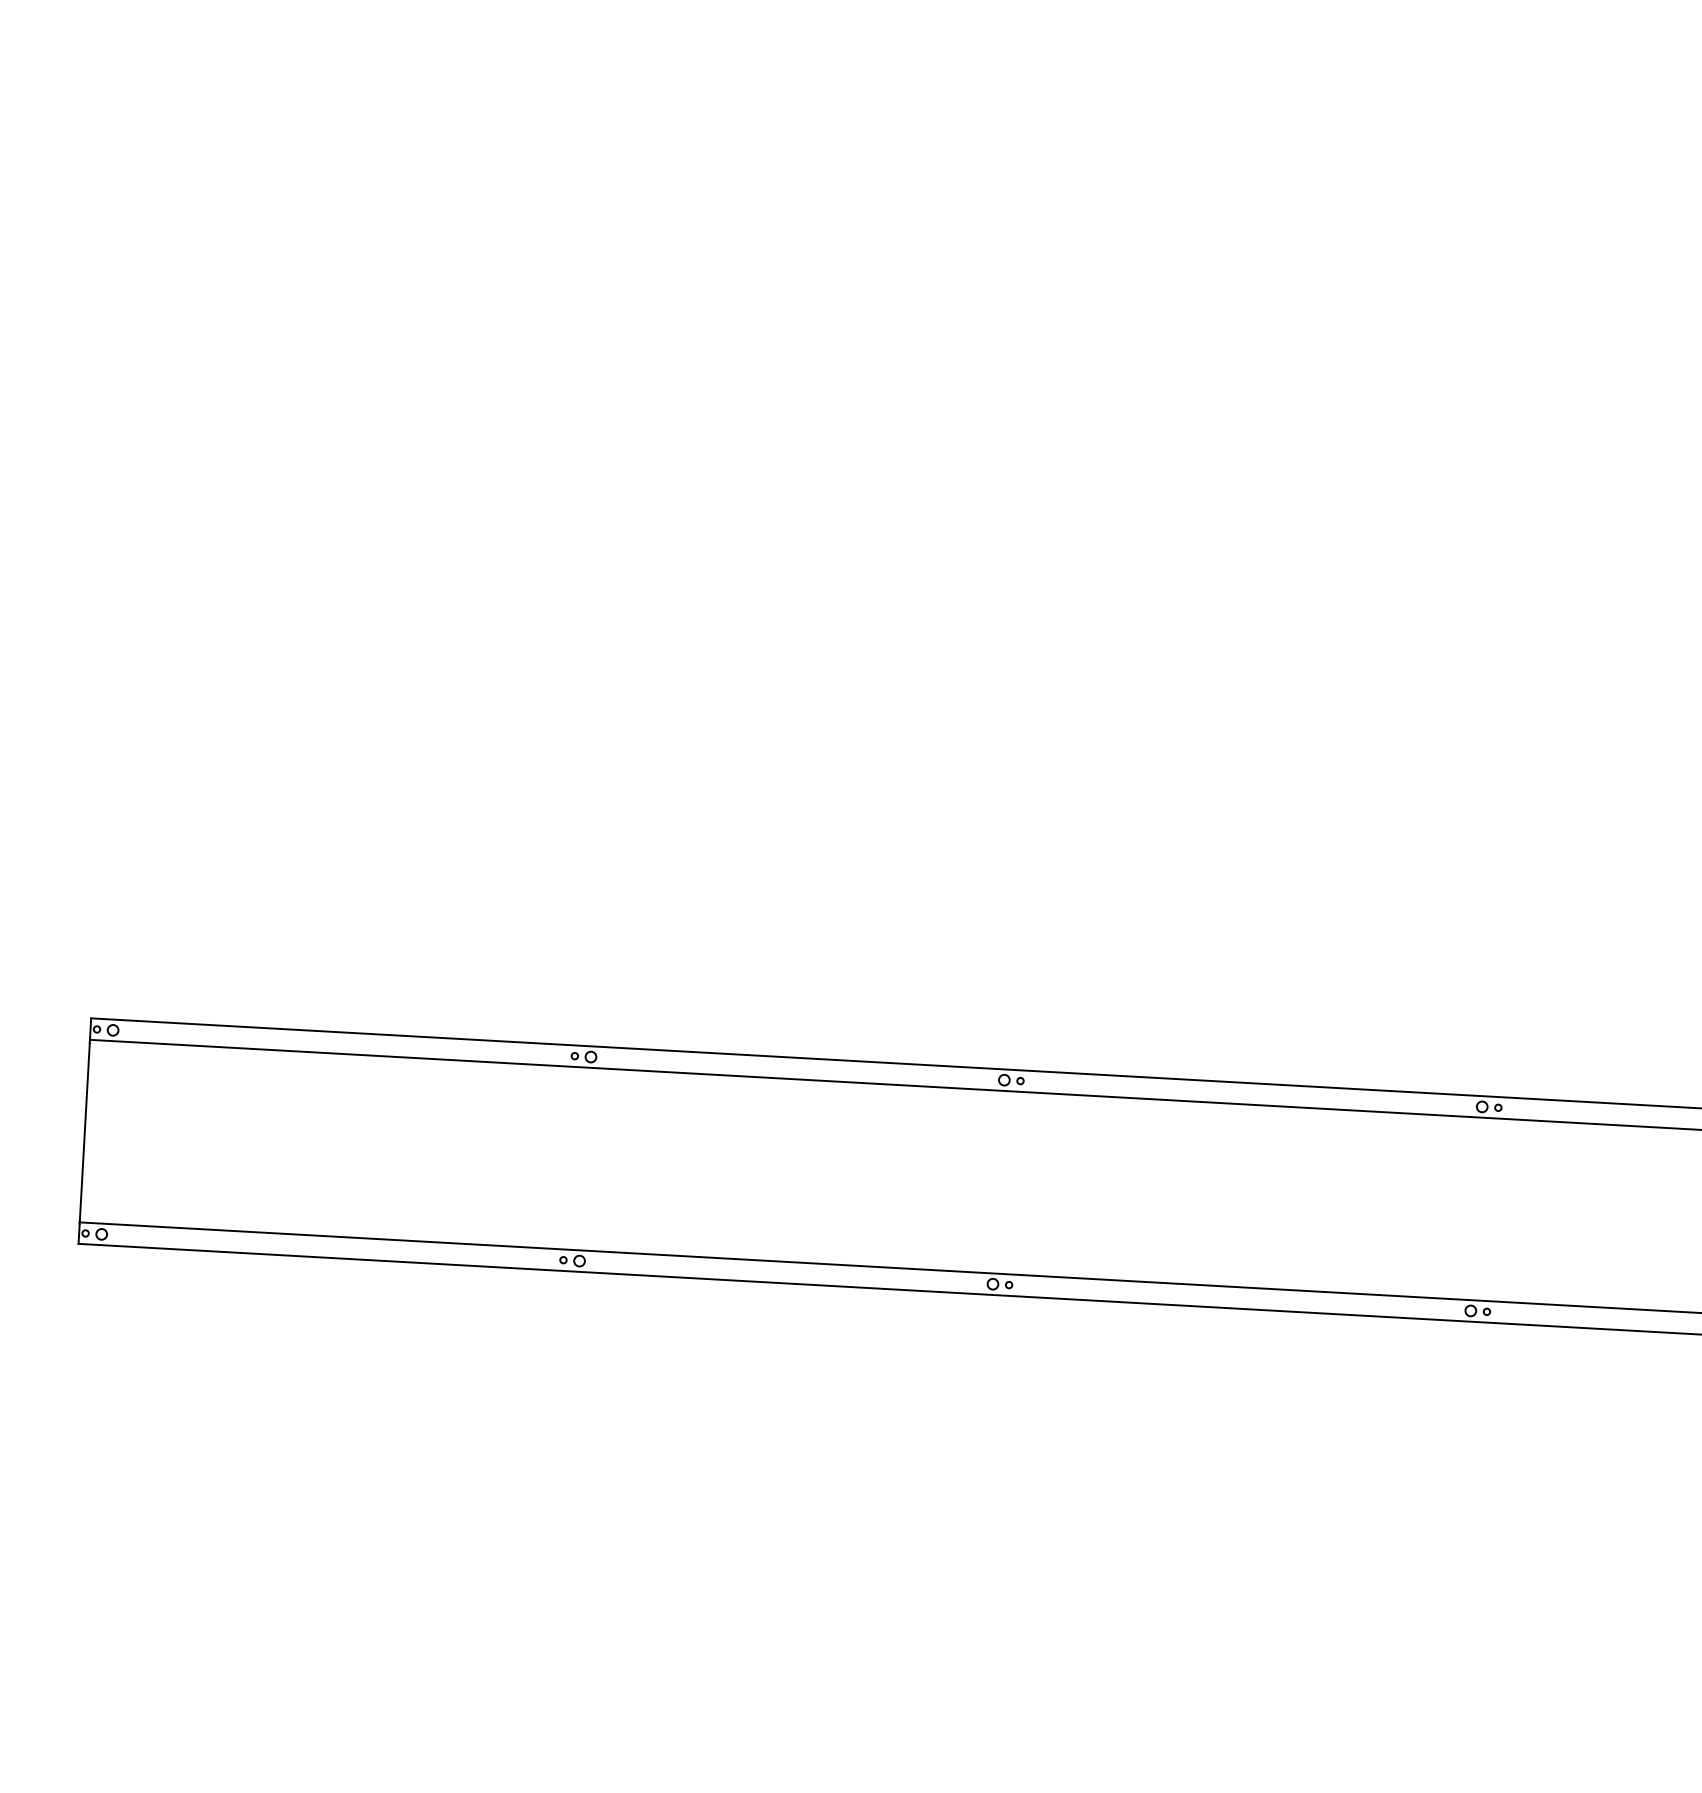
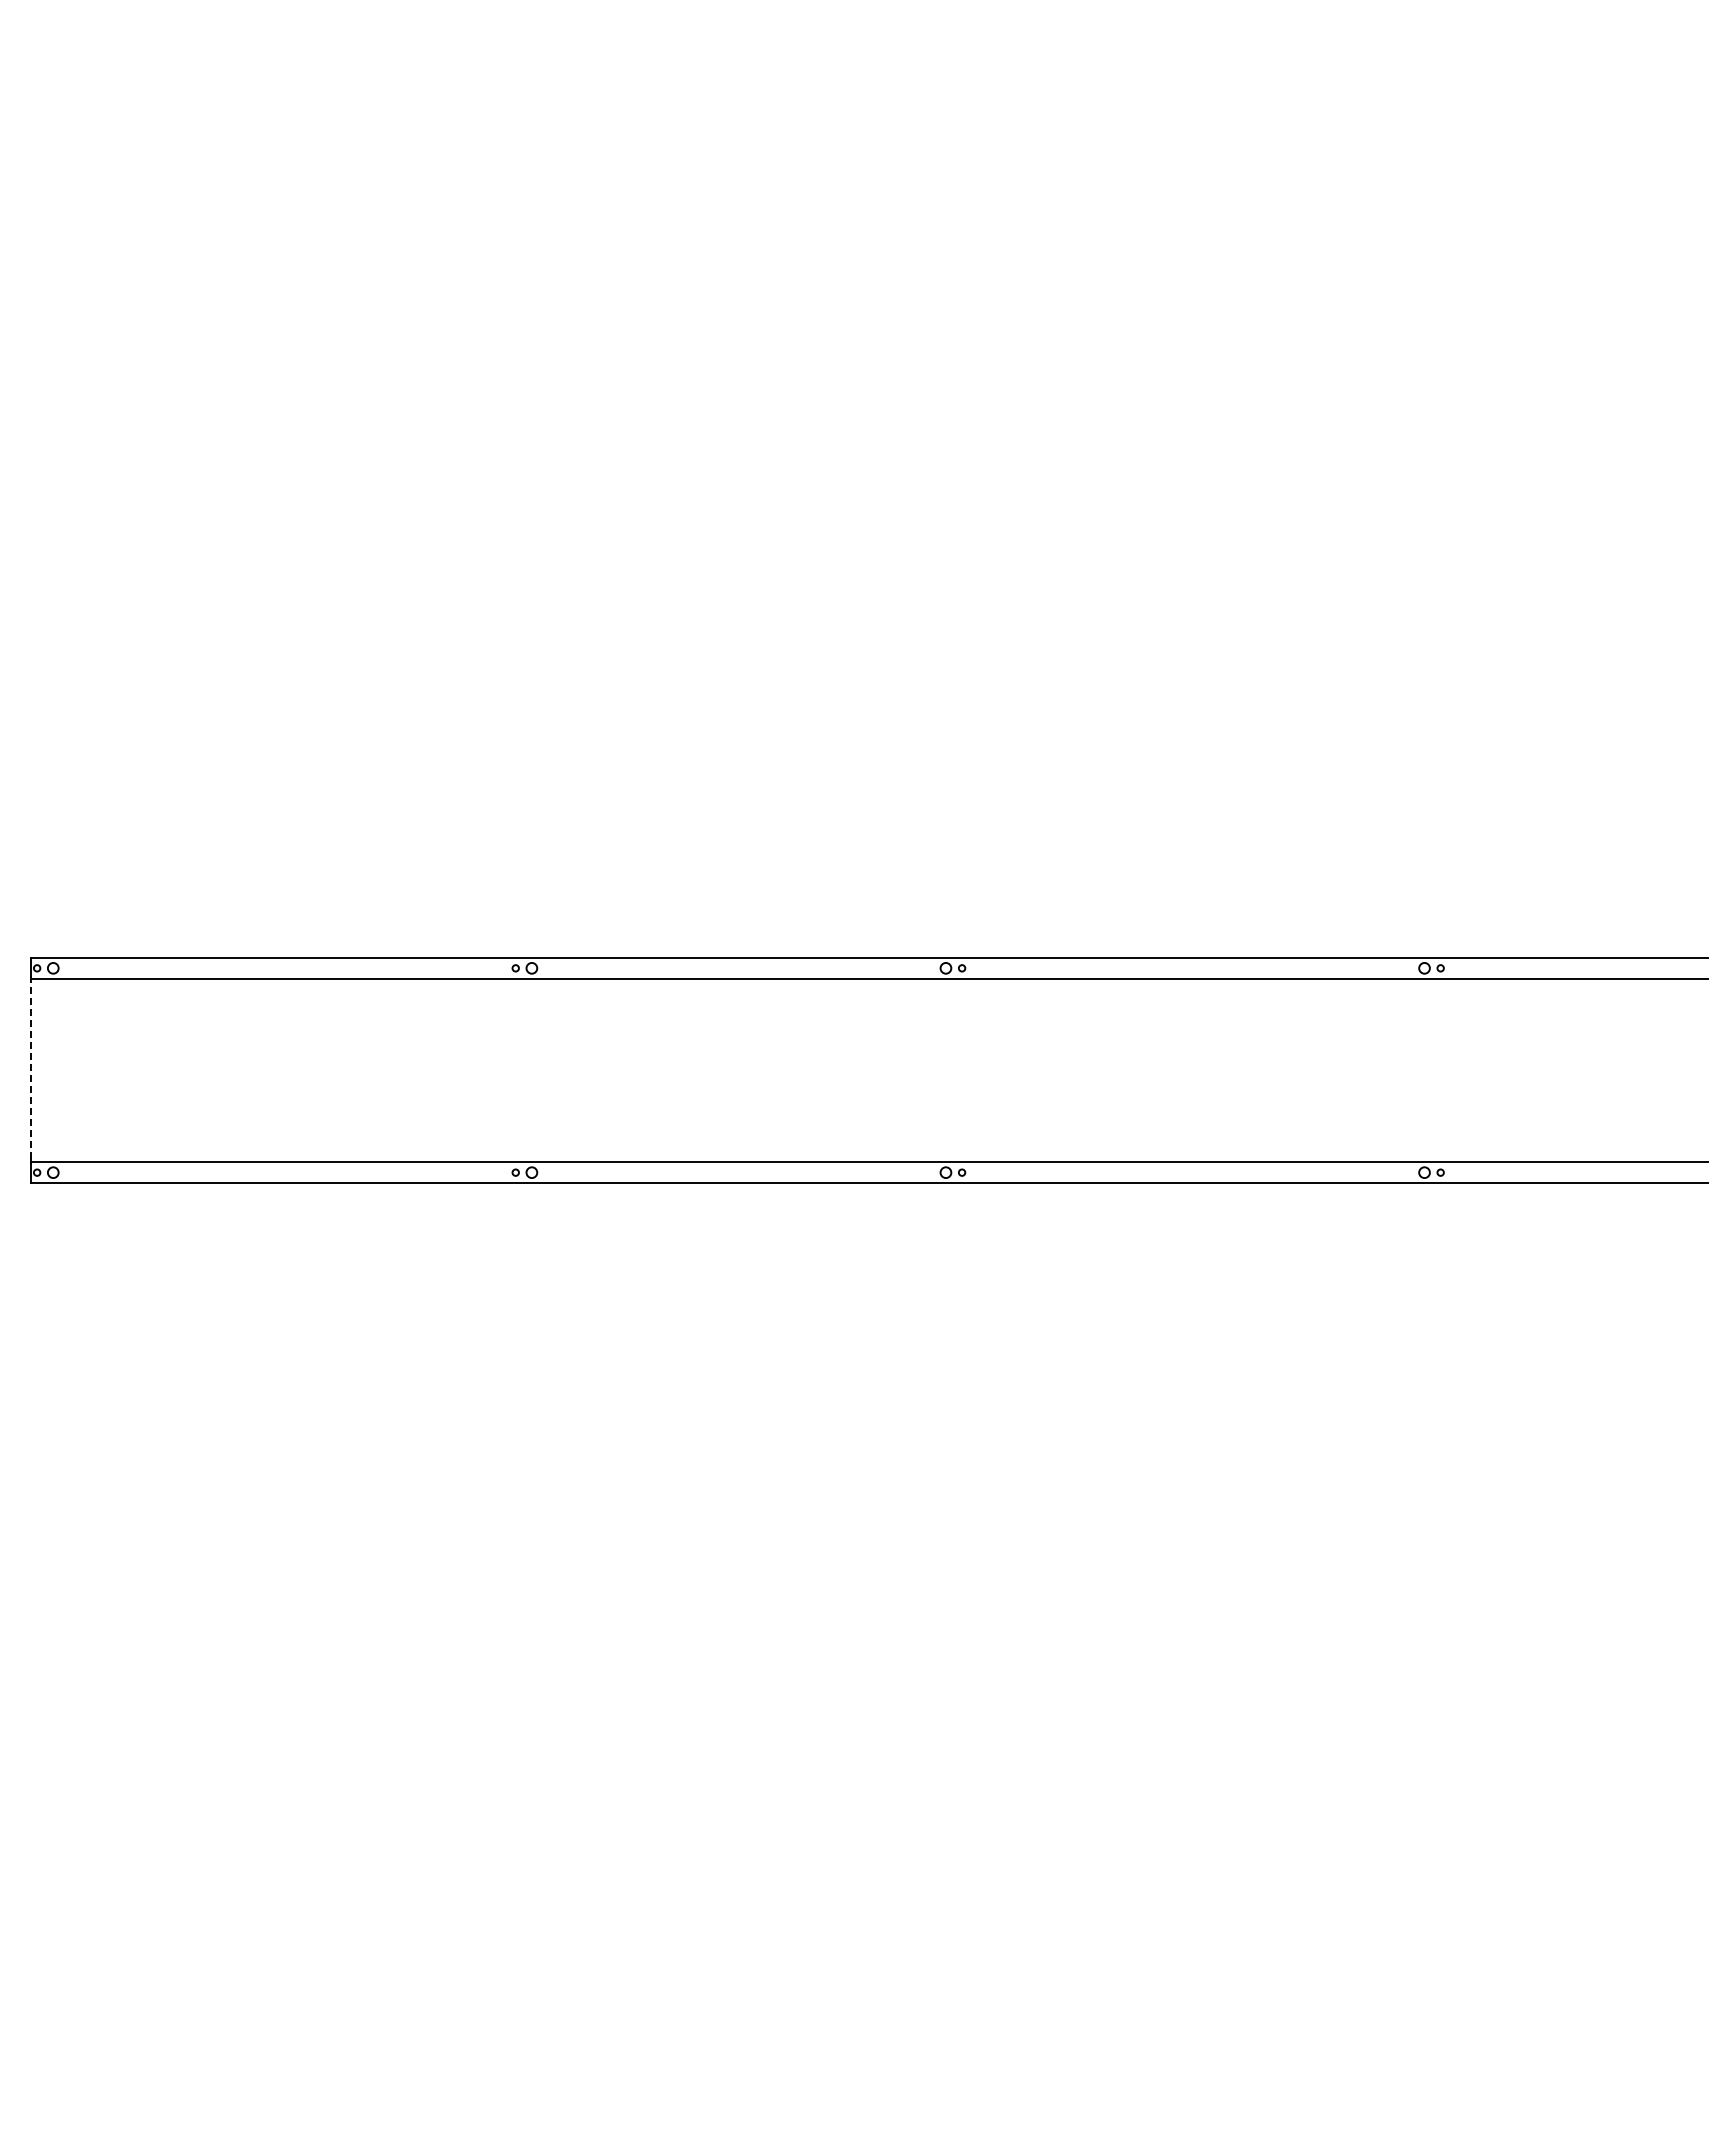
line: (84, 1131) -> (30, 1070), solid -> dashed

